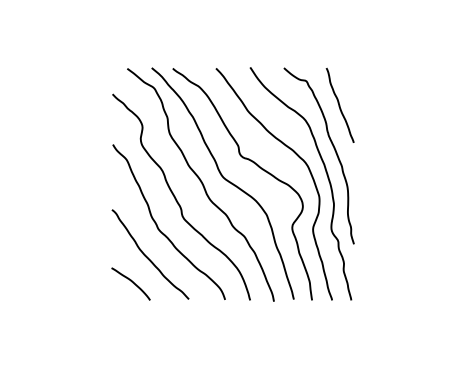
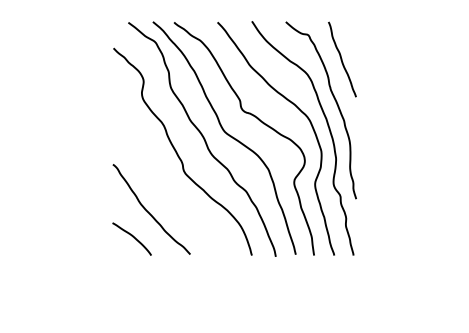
curve: (158, 226) -> (159, 181), removed

